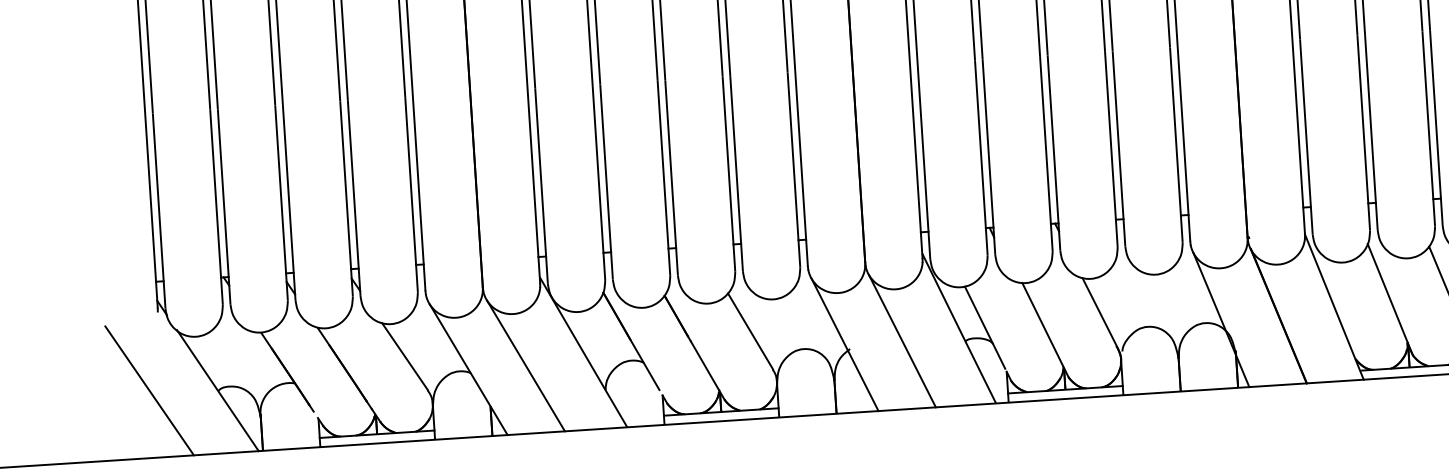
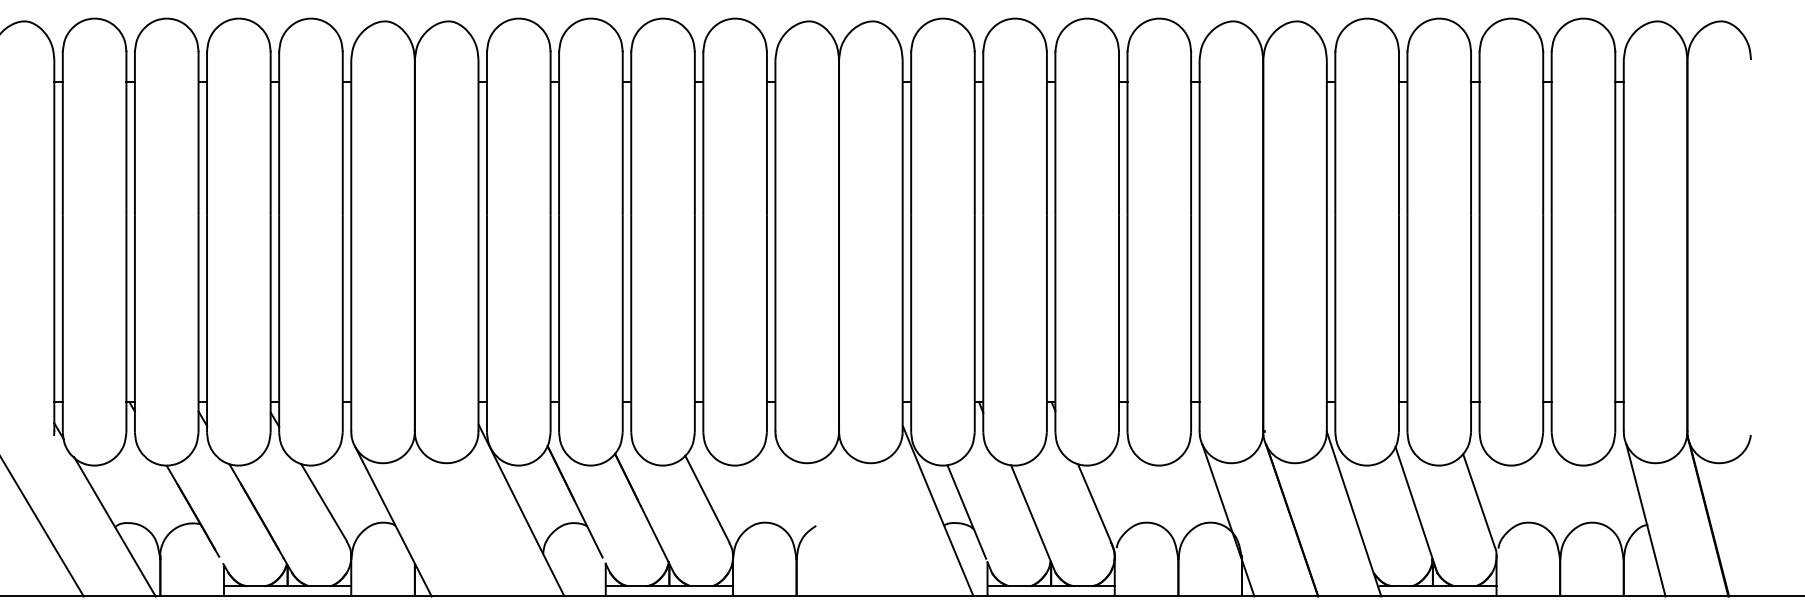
line: (902, 340) -> (874, 520), removed
line: (844, 344) -> (810, 520), removed
line: (525, 366) -> (456, 521), removed

